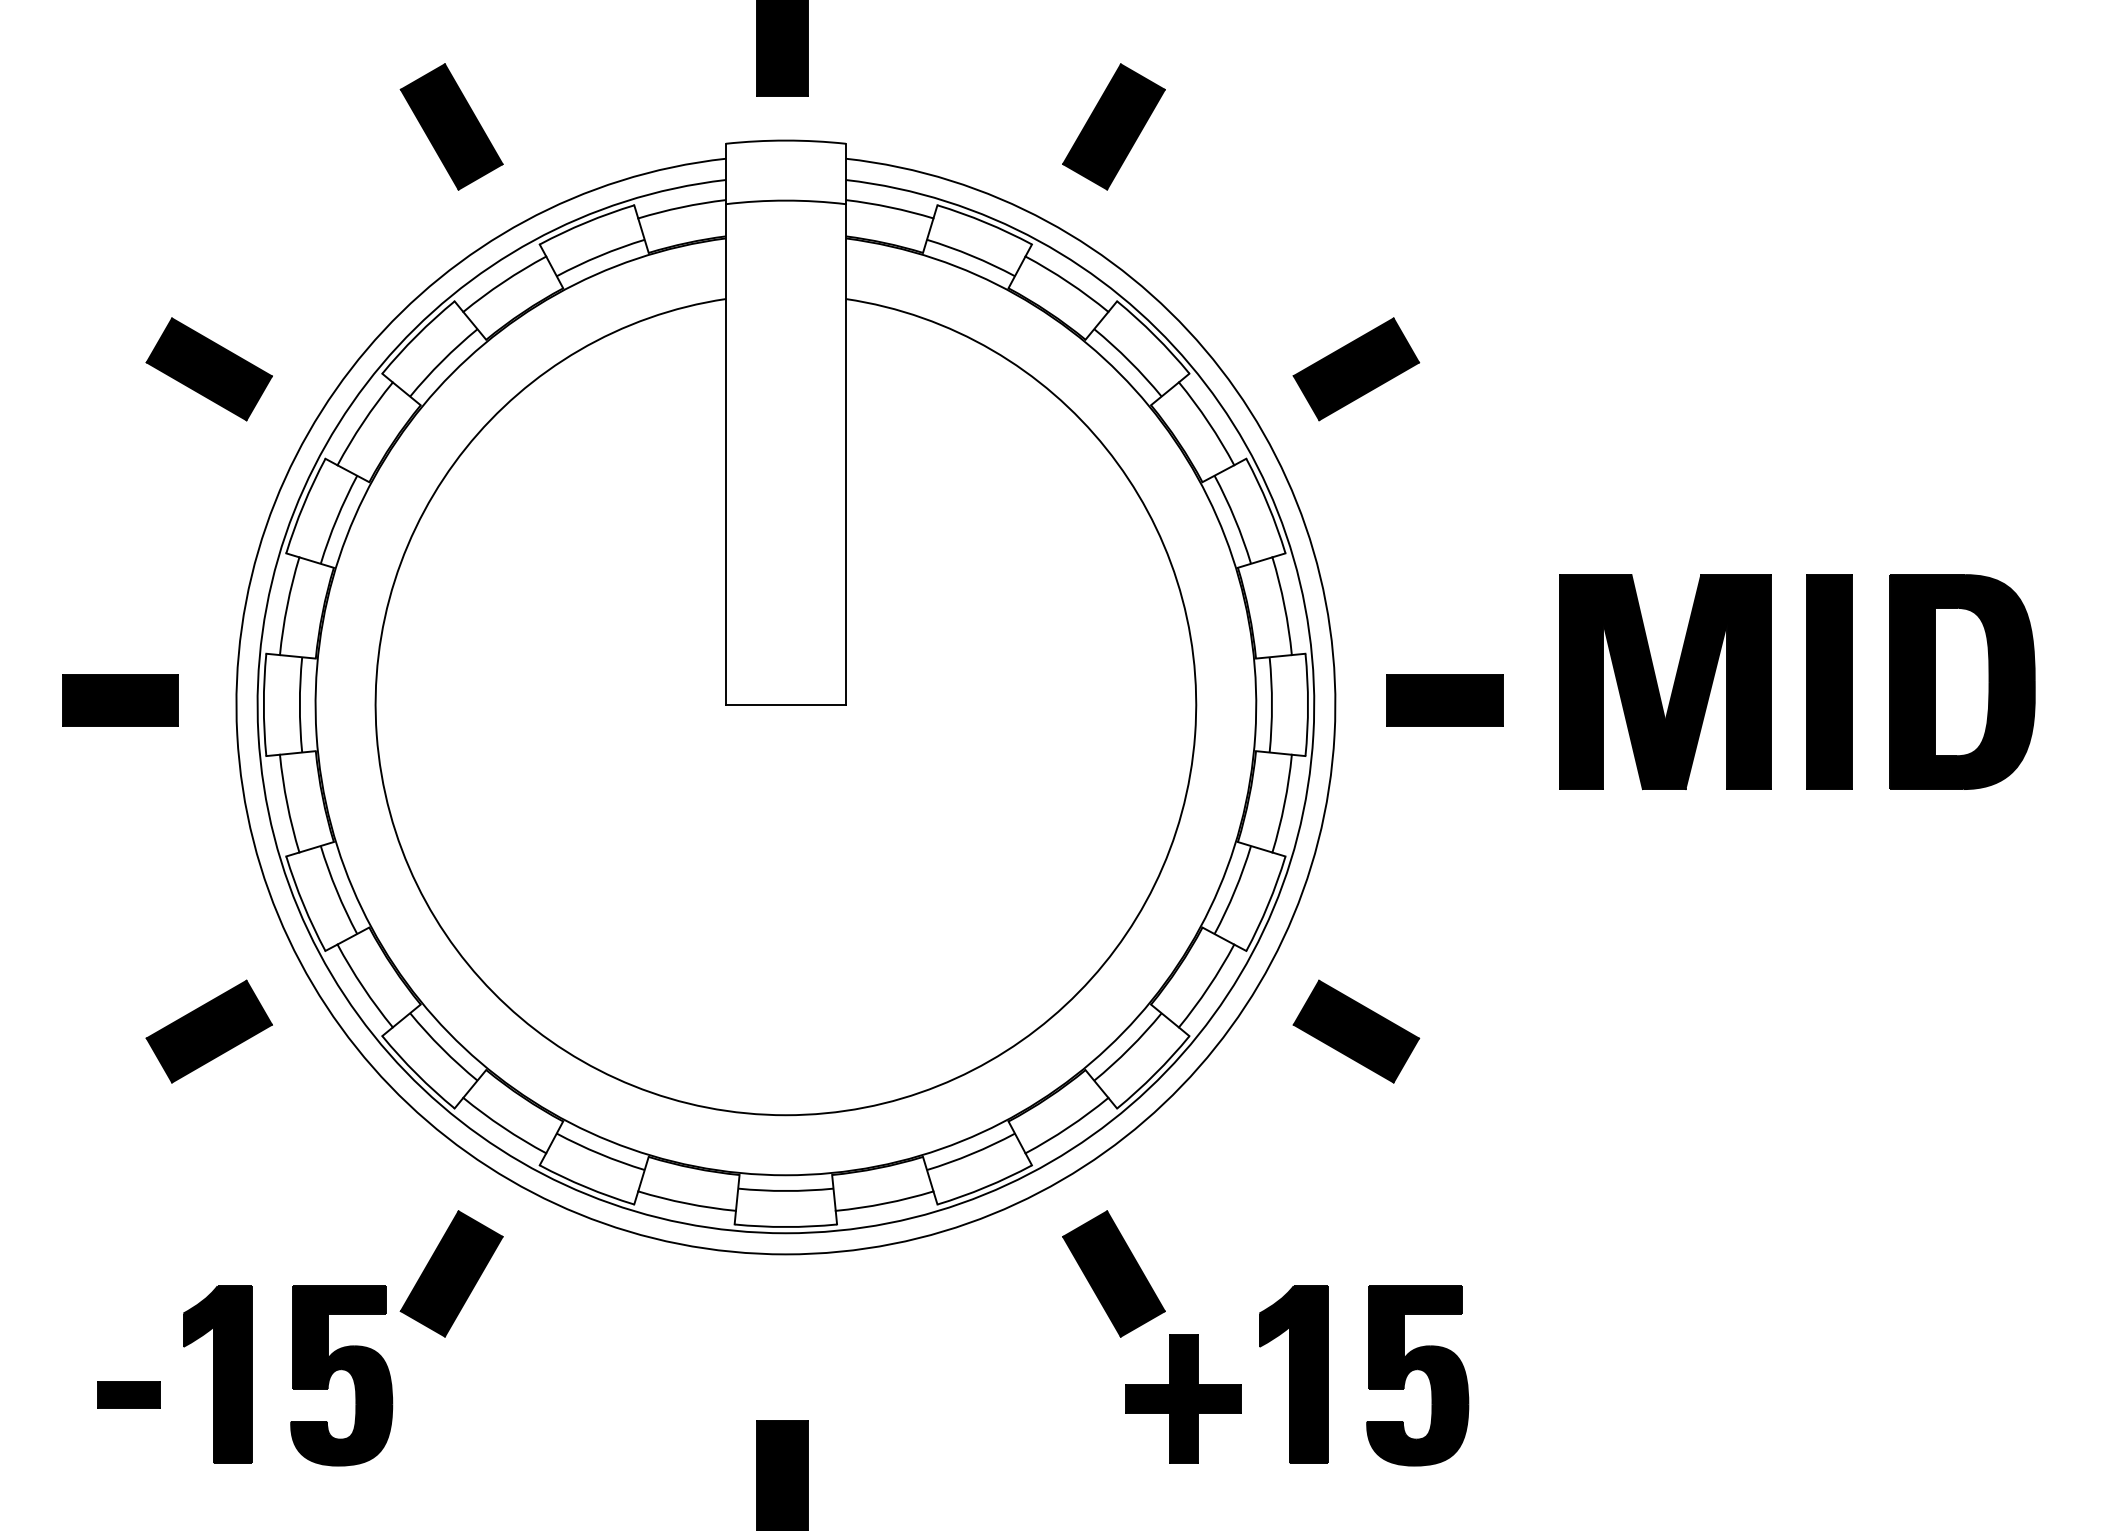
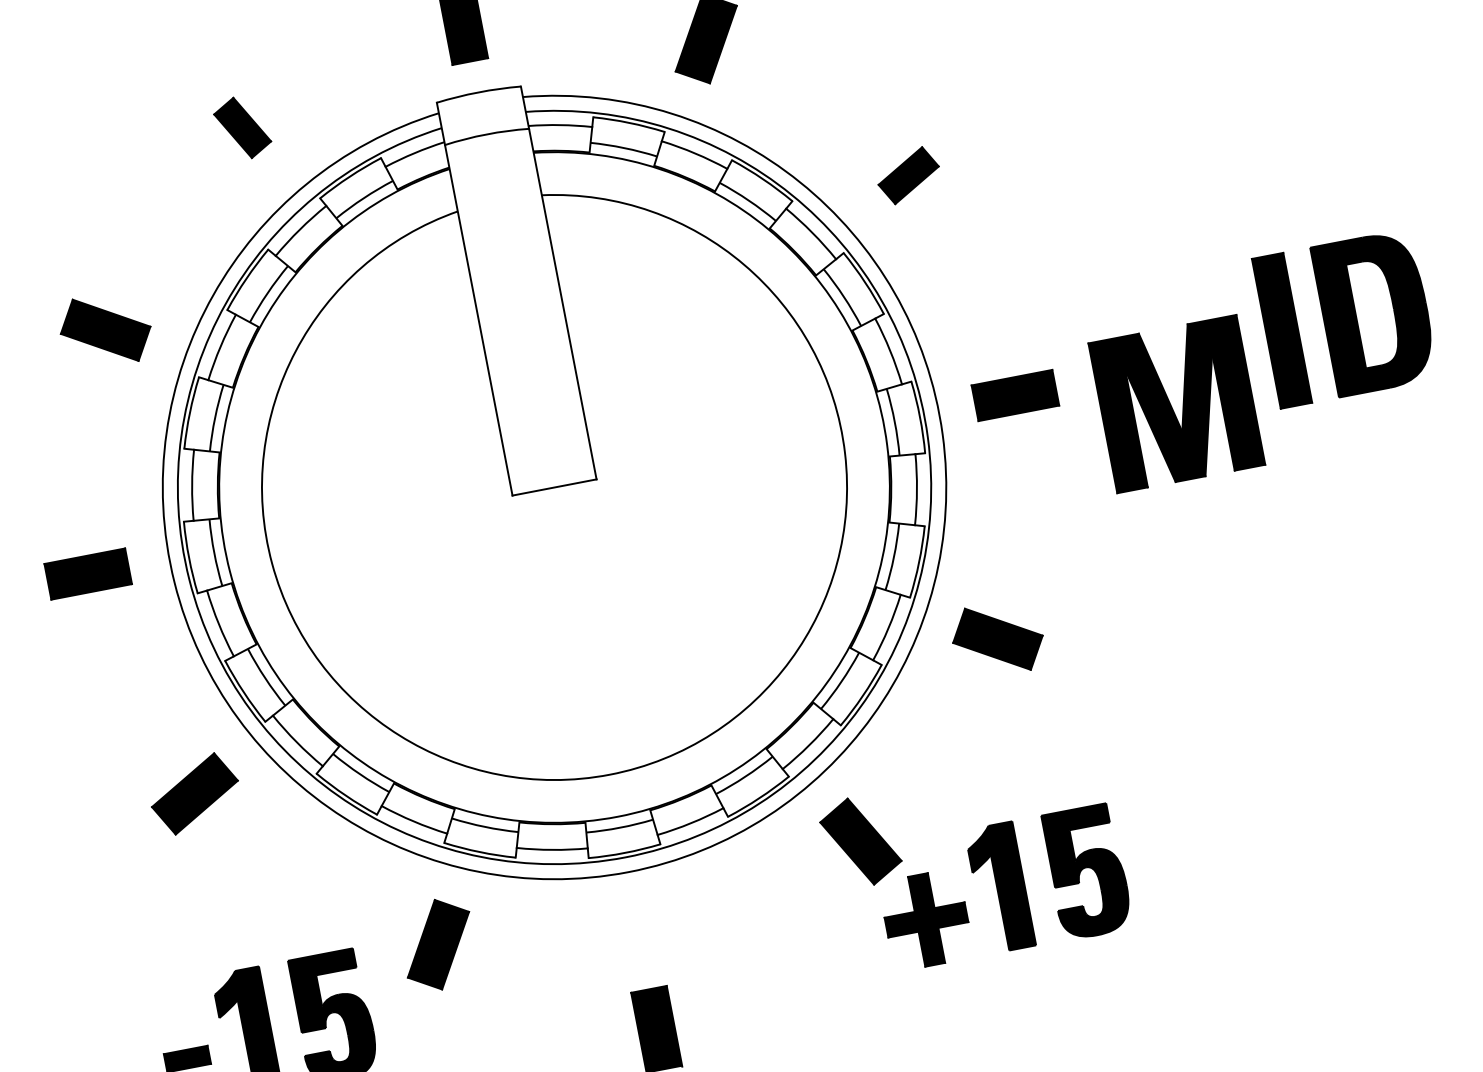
part: (451, 126) -> (242, 127), size x0.7
part: (1356, 369) -> (908, 175), size x0.7
part: (1657, 682) -> (1171, 405), moved
part: (451, 1273) -> (438, 944), moved

